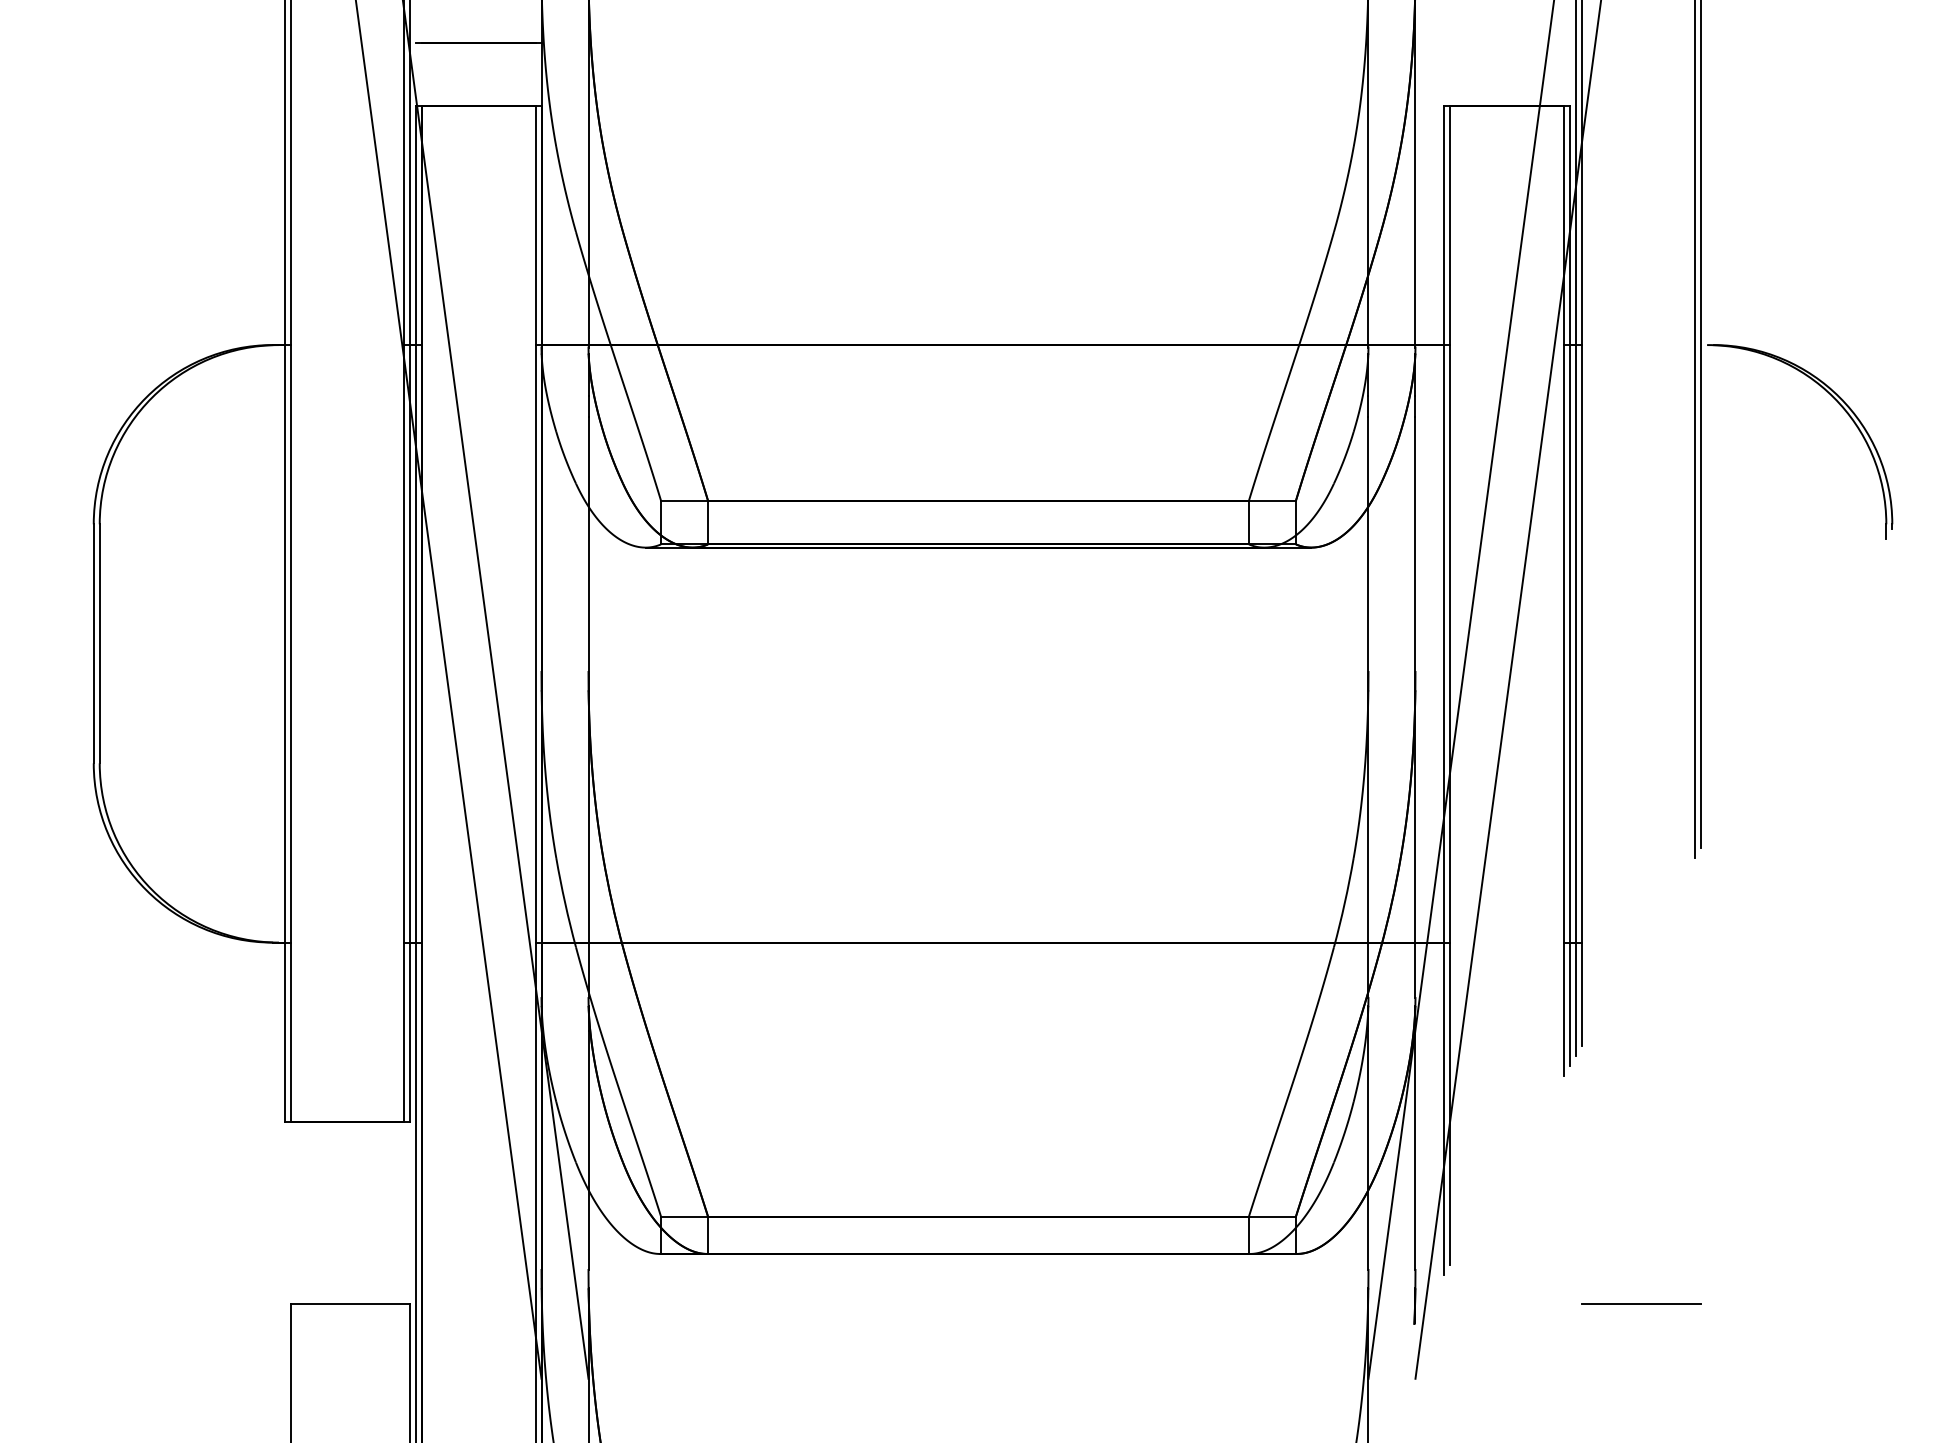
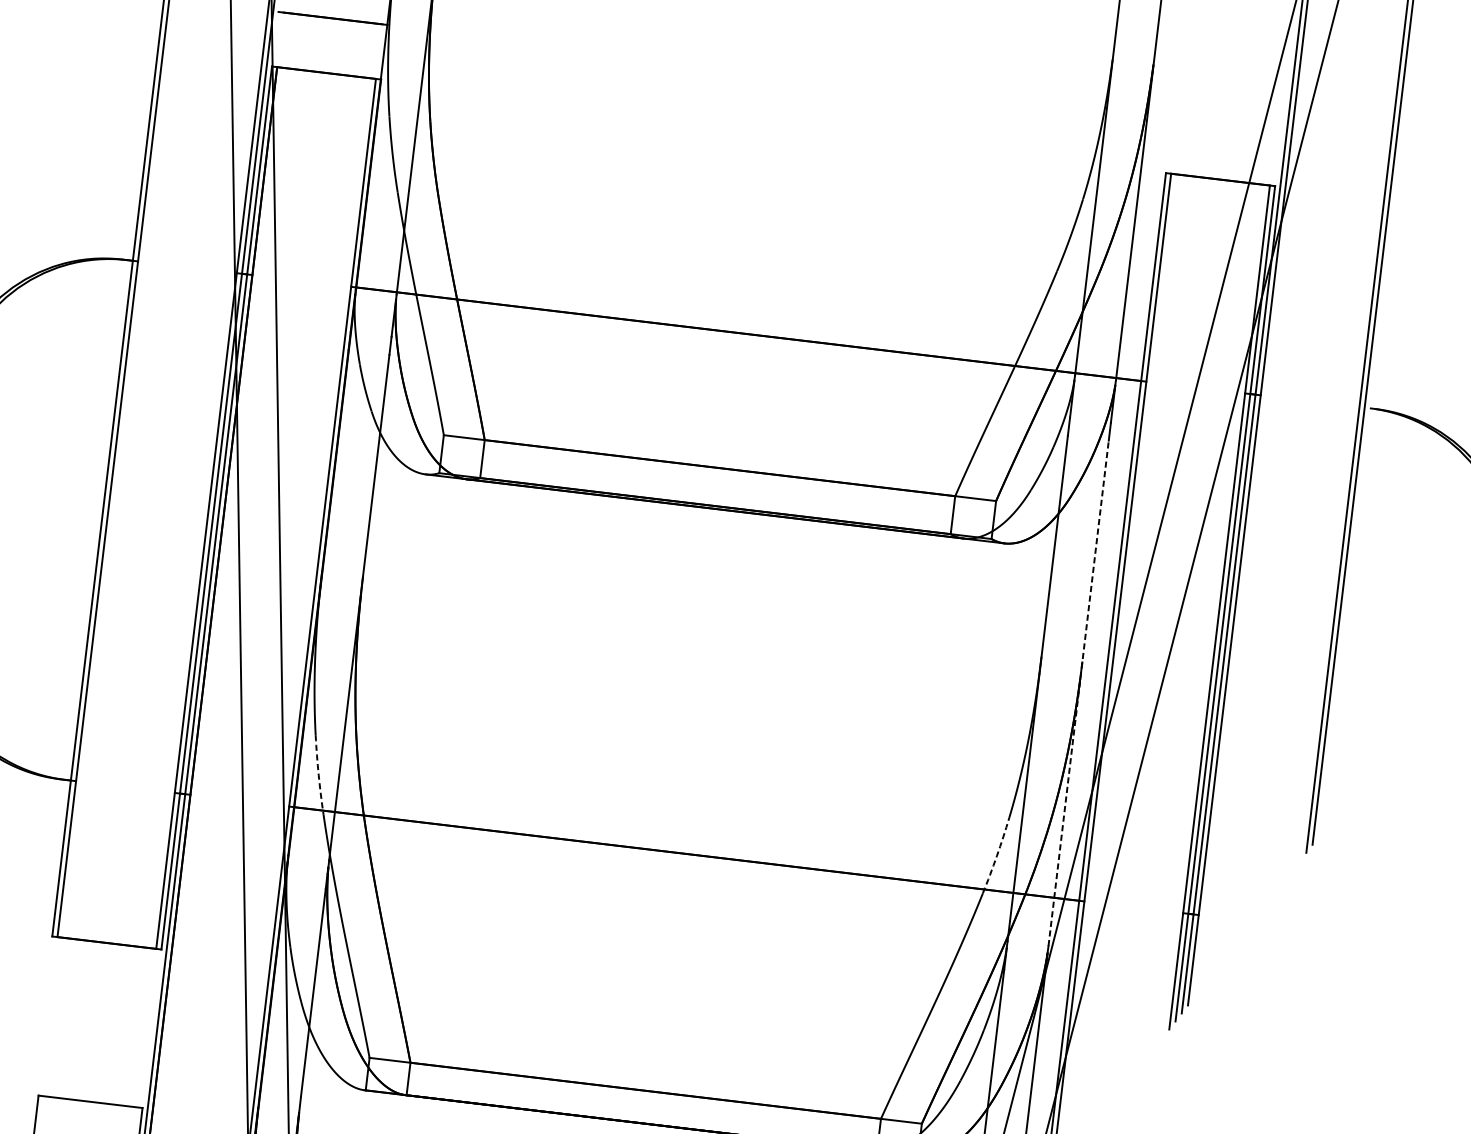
line: (1415, 707) -> (1078, 693), solid -> dashed
arc: (565, 902) -> (319, 774), solid -> dashed
arc: (1344, 902) -> (996, 855), solid -> dashed

